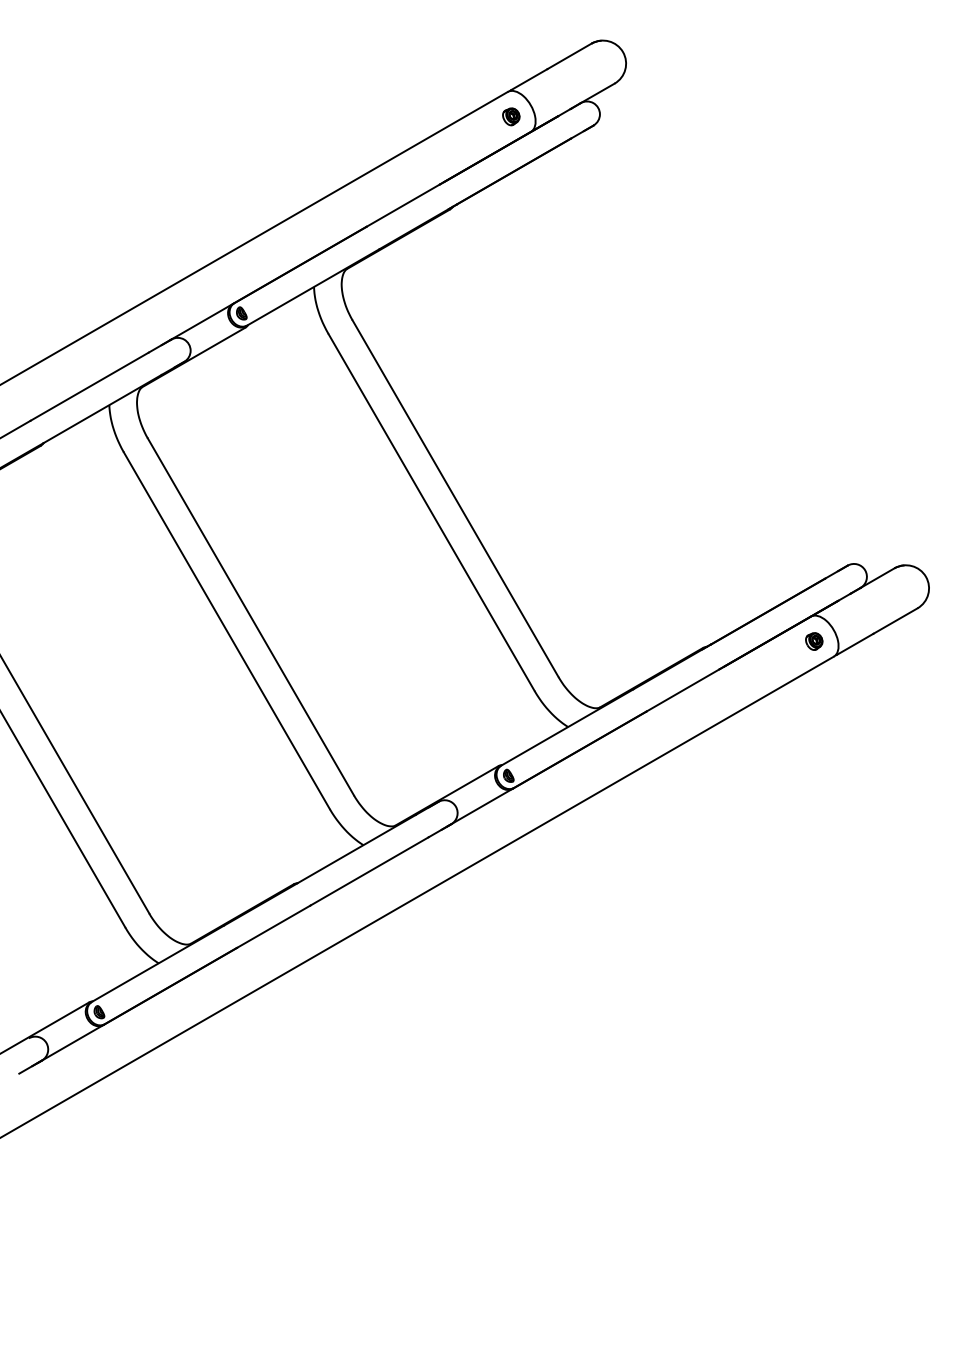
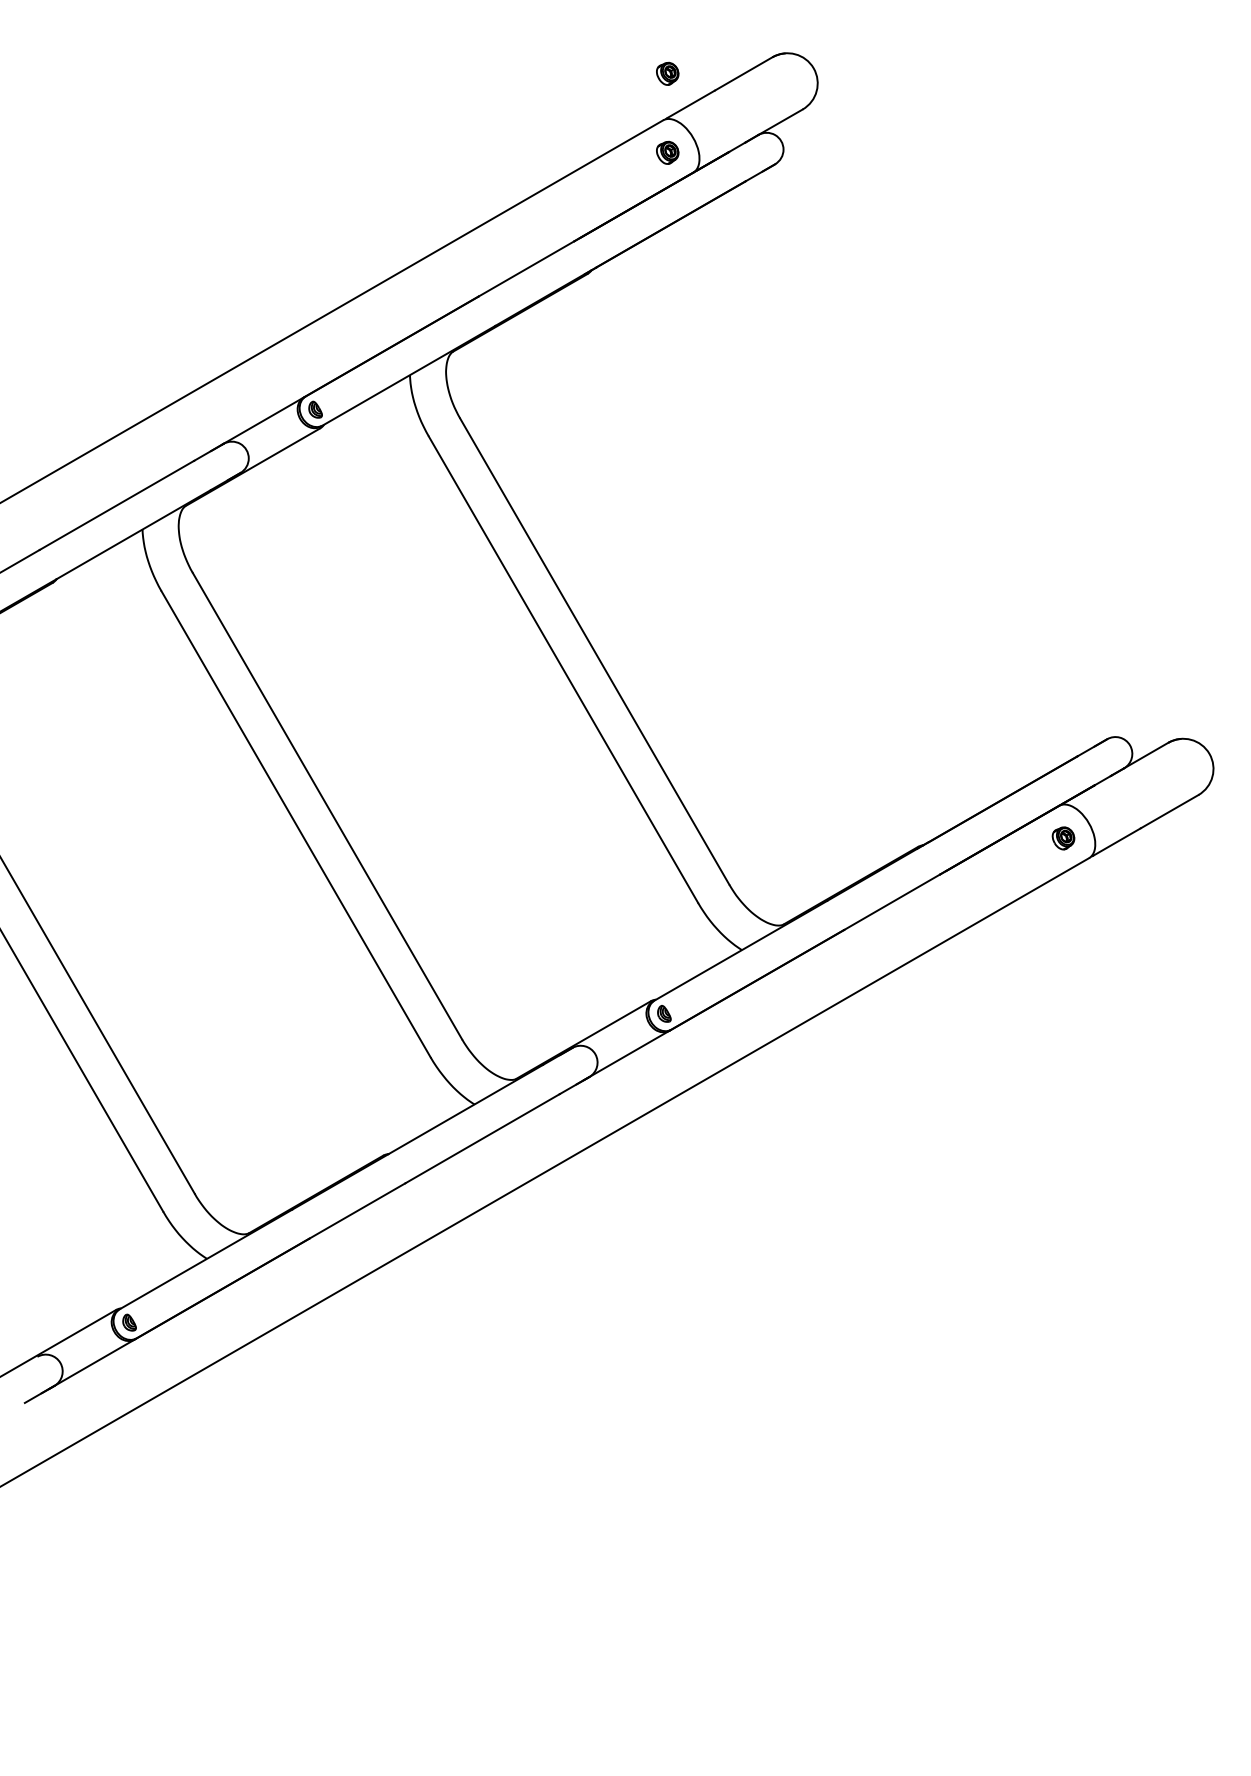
part: (511, 56) -> (667, 73), added

